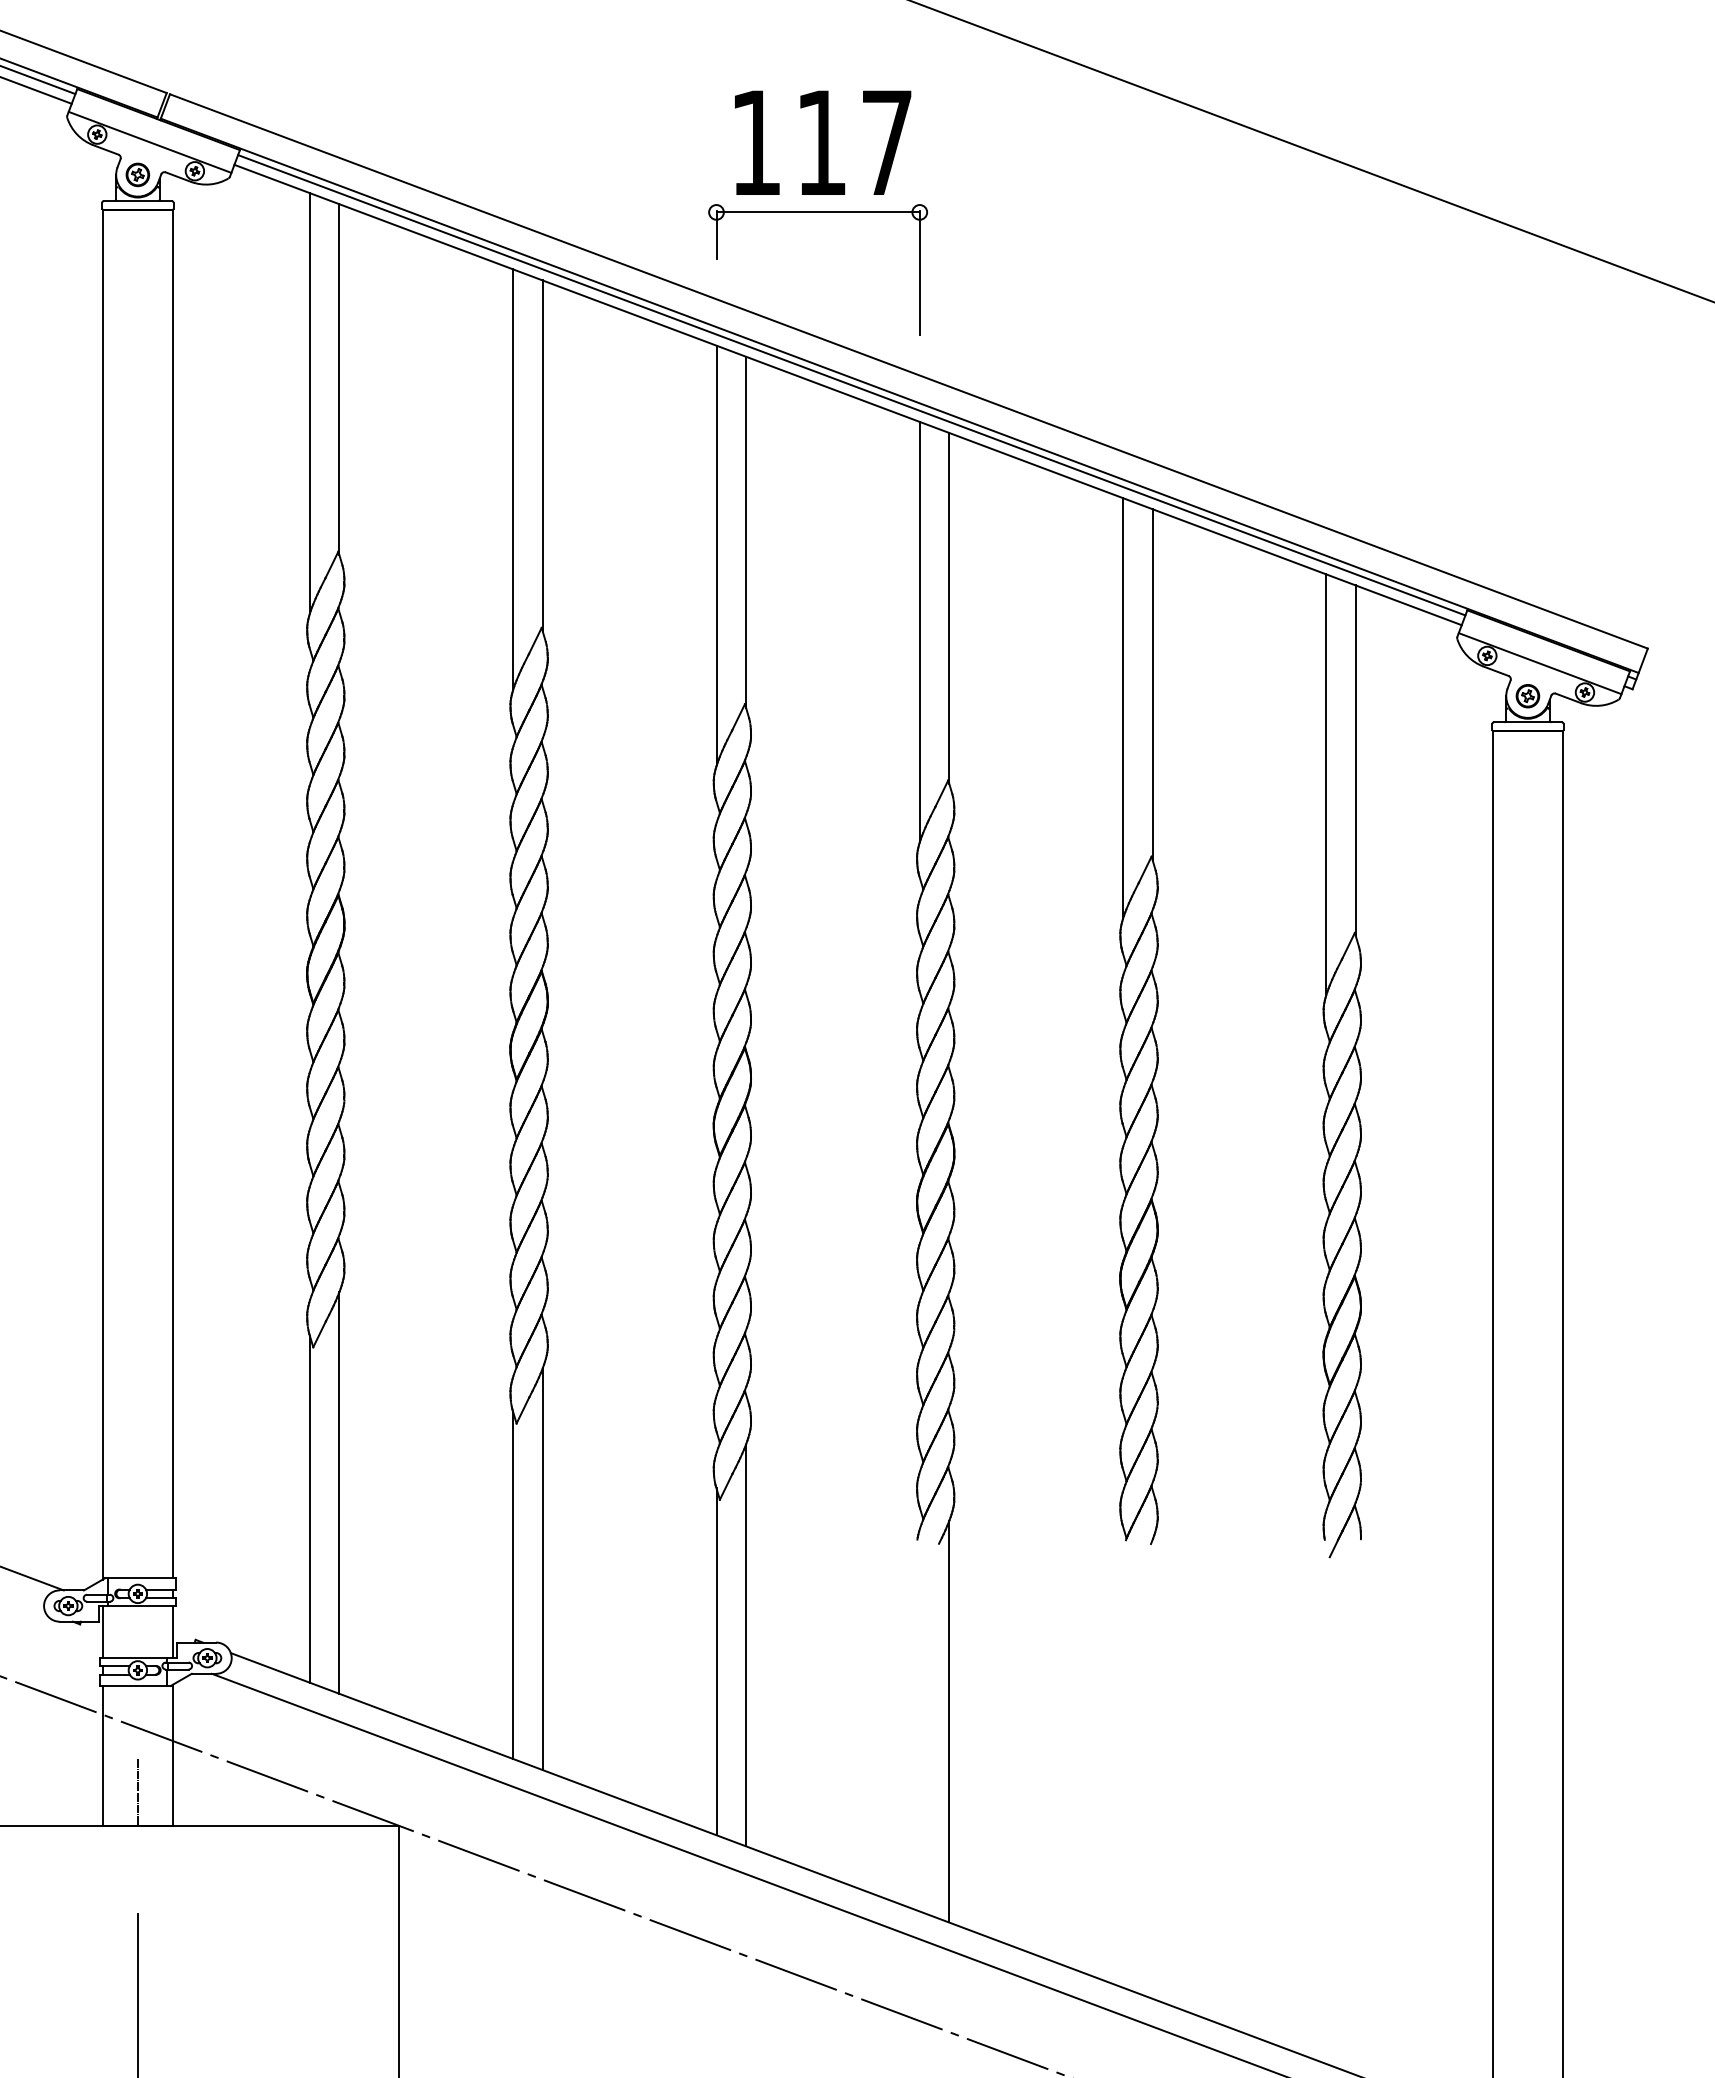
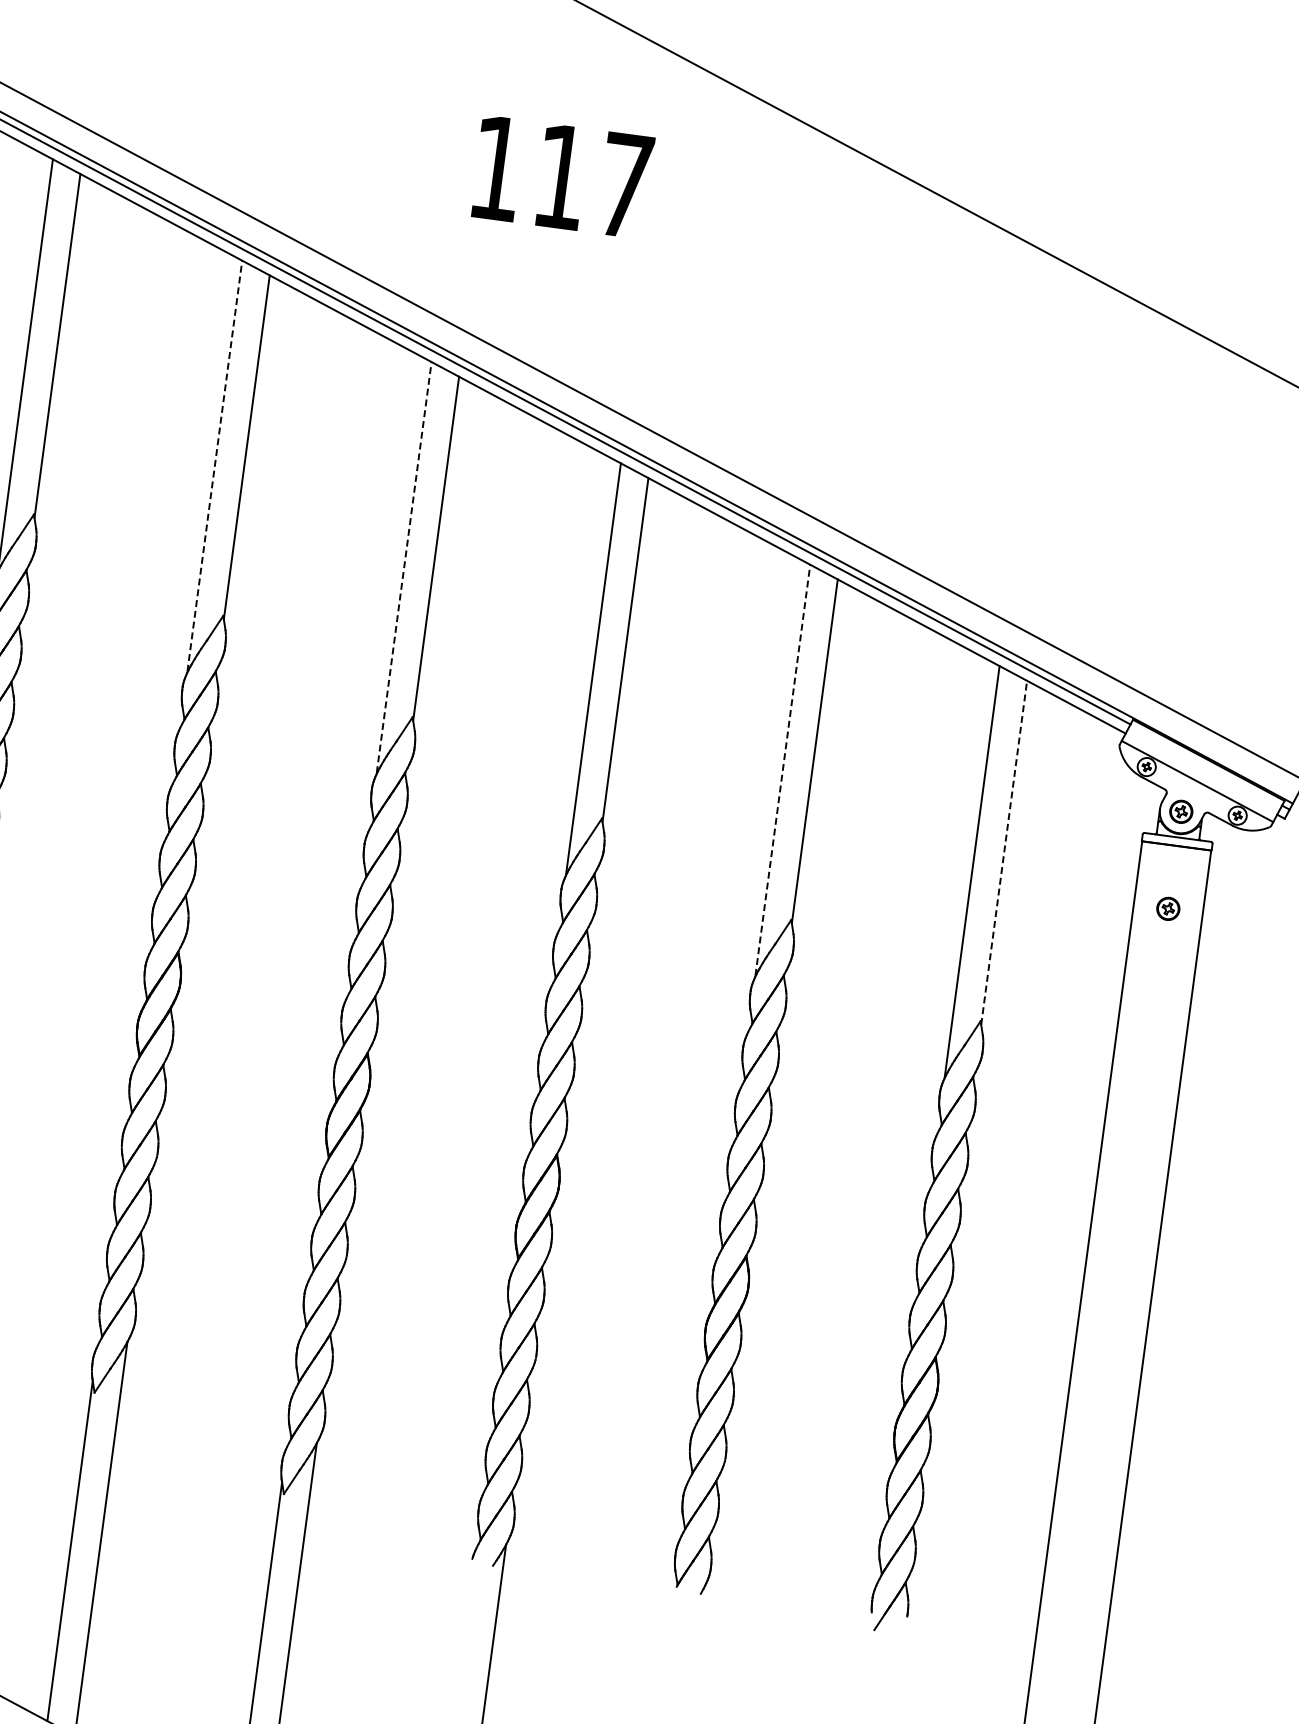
part: (817, 212) -> (548, 244), removed
line: (513, 478) -> (215, 465), solid -> dashed
line: (716, 555) -> (404, 567), solid -> dashed
line: (1123, 707) -> (783, 770), solid -> dashed
line: (1355, 760) -> (1003, 852), solid -> dashed
part: (1527, 795) -> (1167, 909), added

